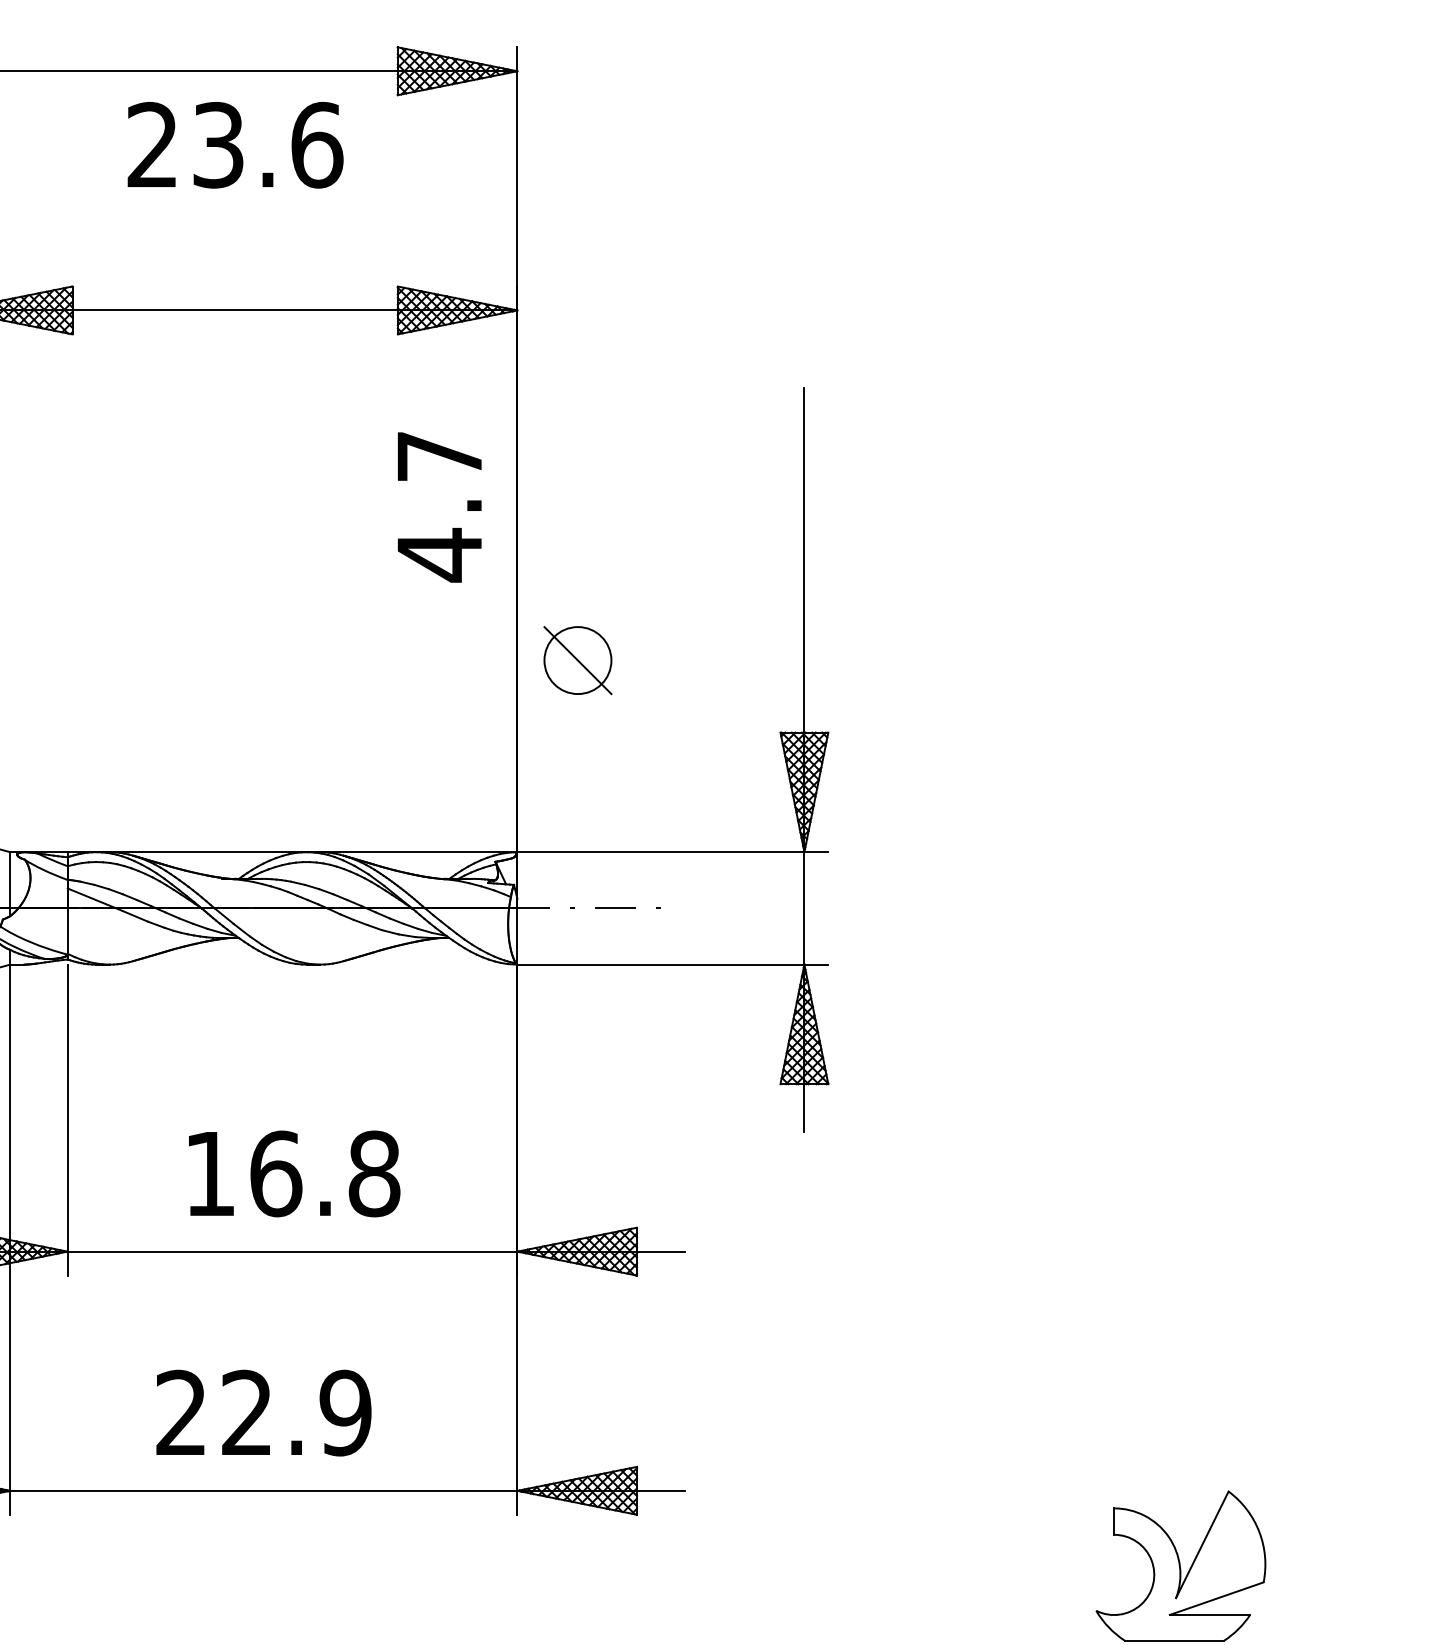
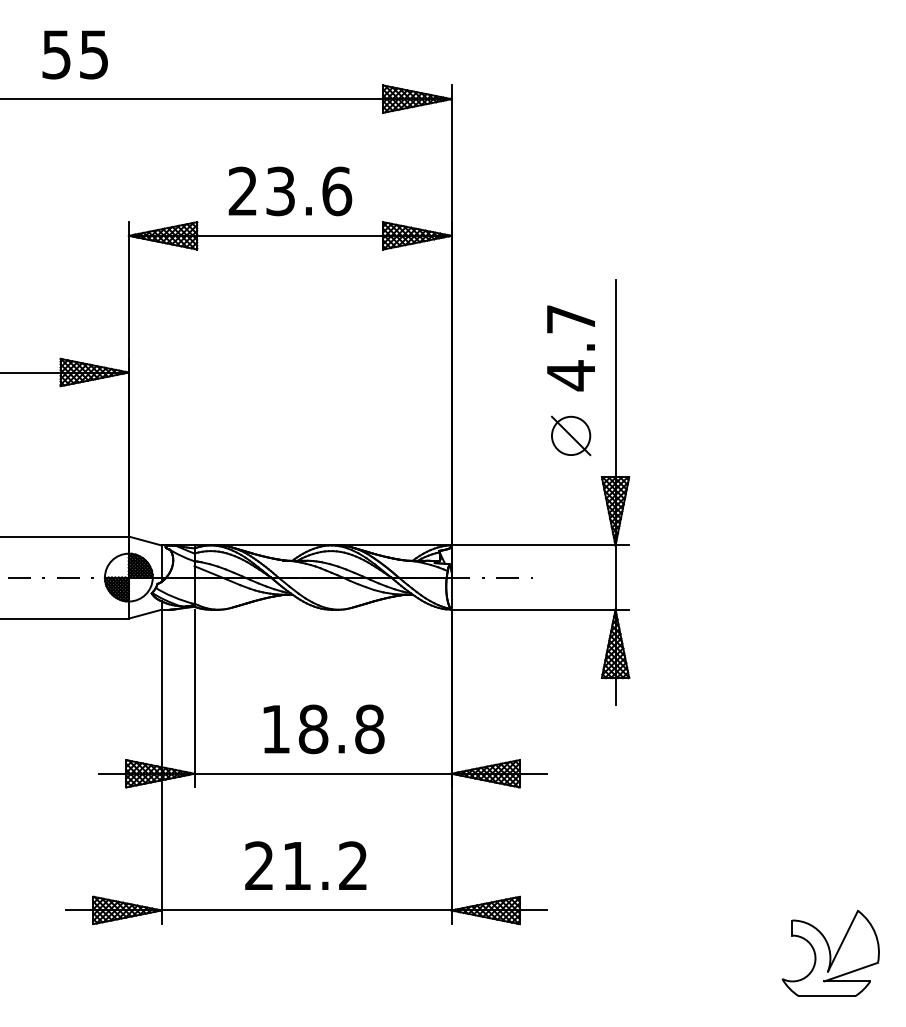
text: (235, 145) -> (290, 191), moved
text: (438, 507) -> (570, 348), moved
part: (576, 659) -> (570, 435), moved
text: (275, 1172) -> (313, 728), 16.8 -> 18.8
text: (296, 1412) -> (325, 865), 22.9 -> 21.2

